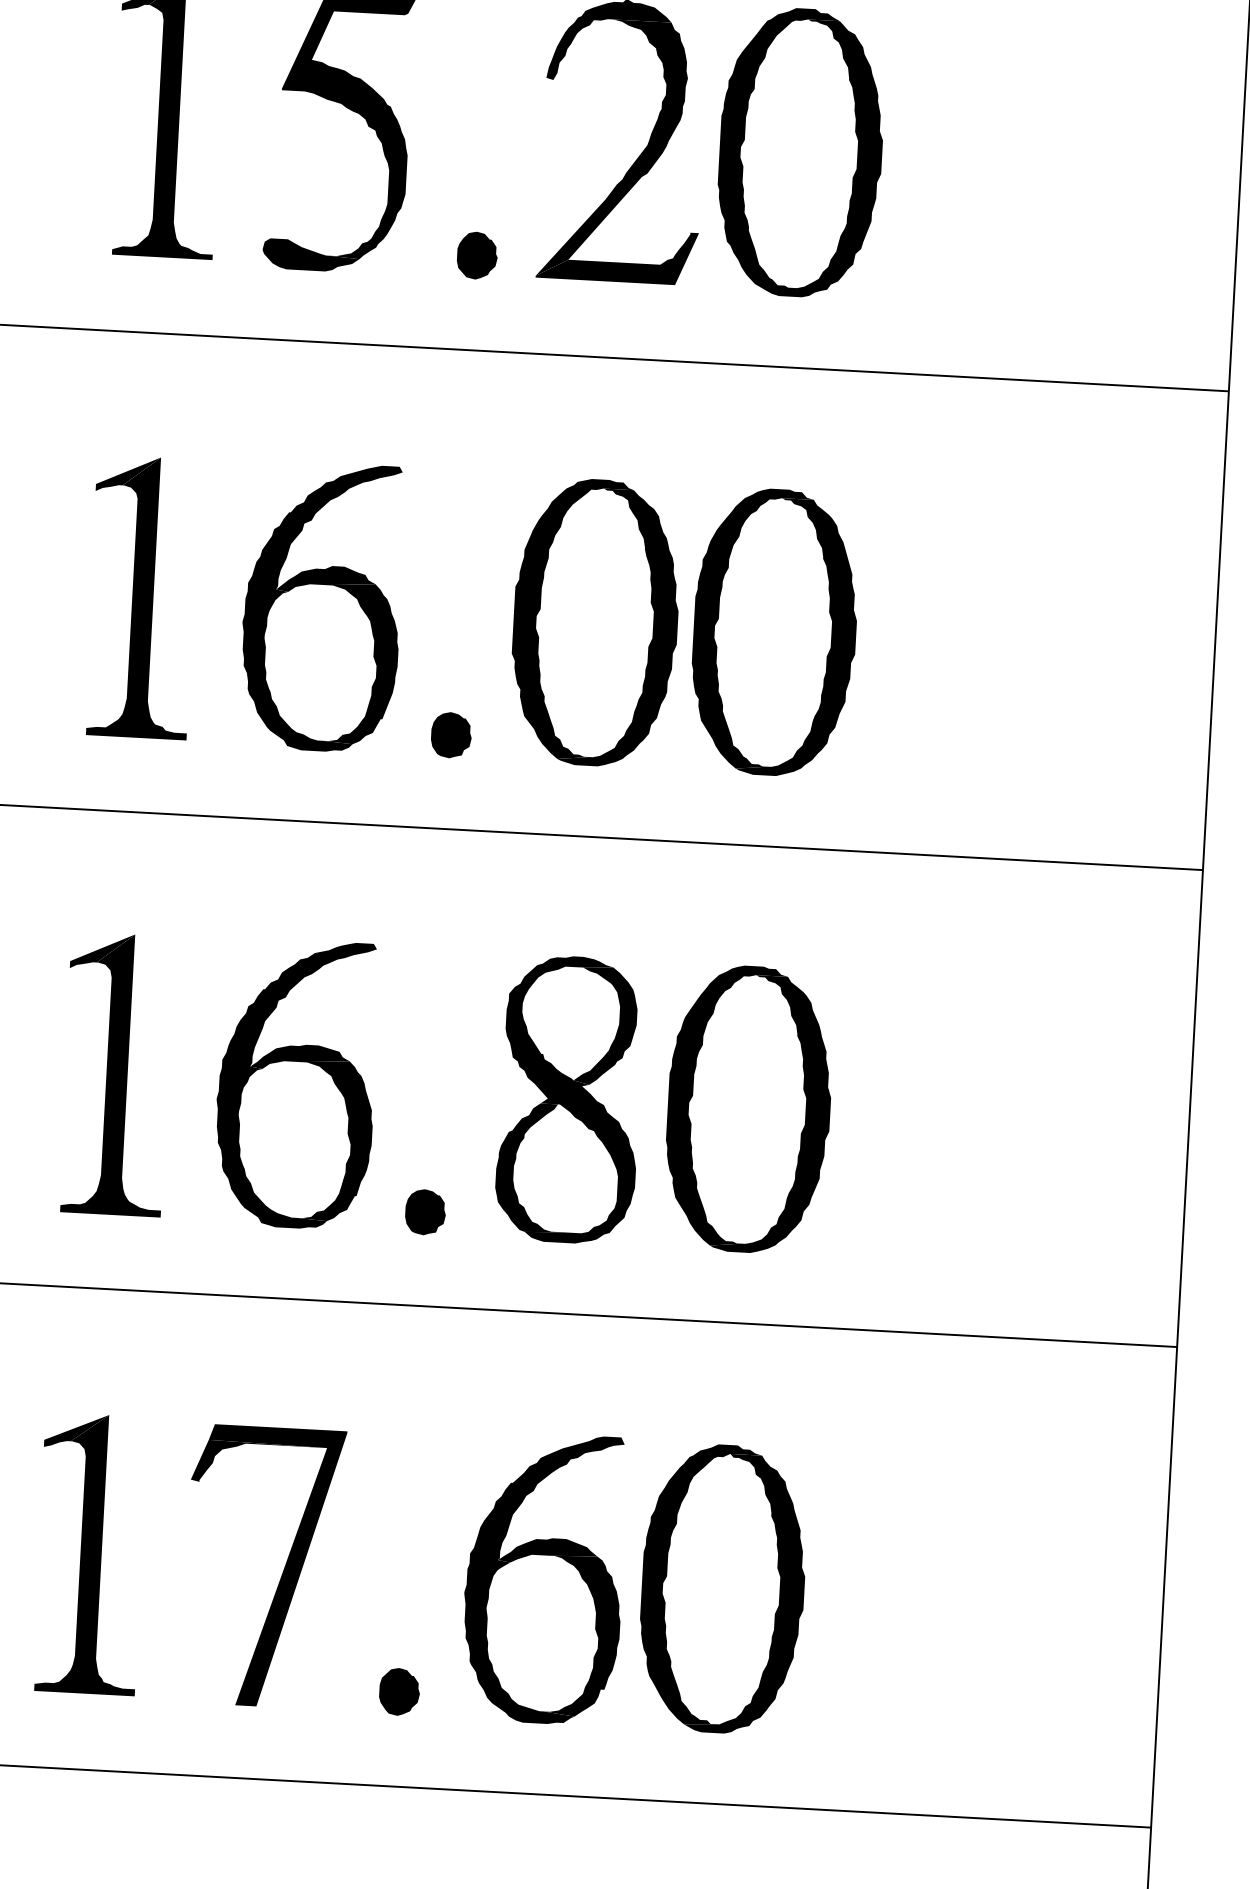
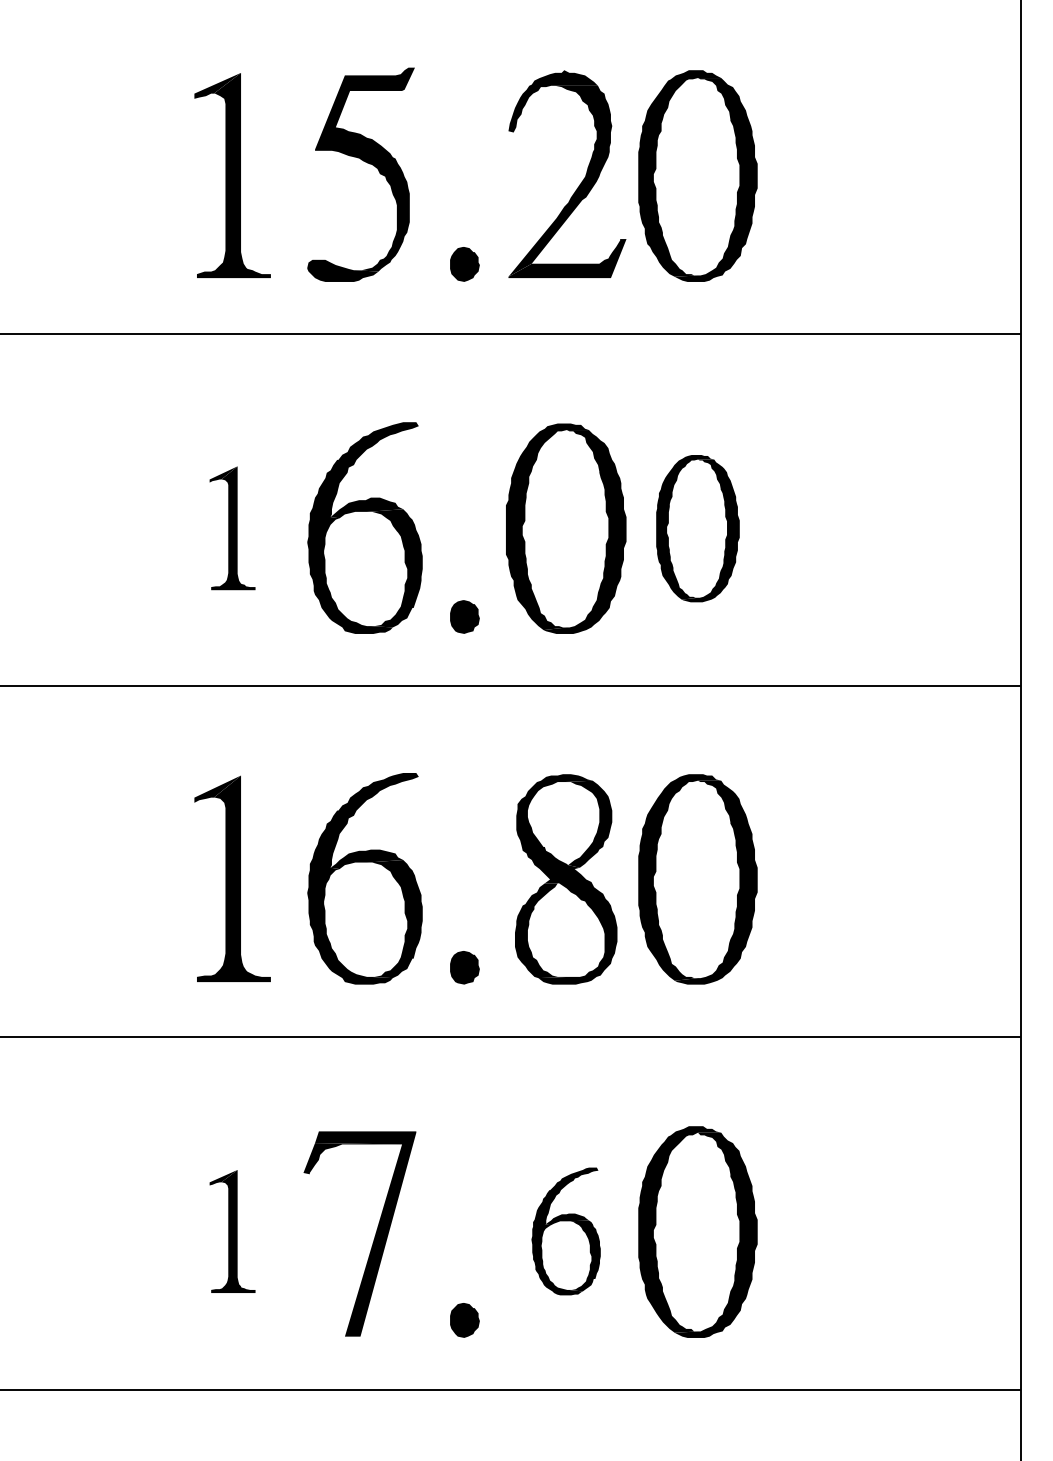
part: (141, 597) -> (232, 528), size x0.6
part: (774, 632) -> (697, 528), size x0.7
part: (90, 1553) -> (232, 1231), size x0.6
part: (542, 1578) -> (565, 1231), size x0.6

